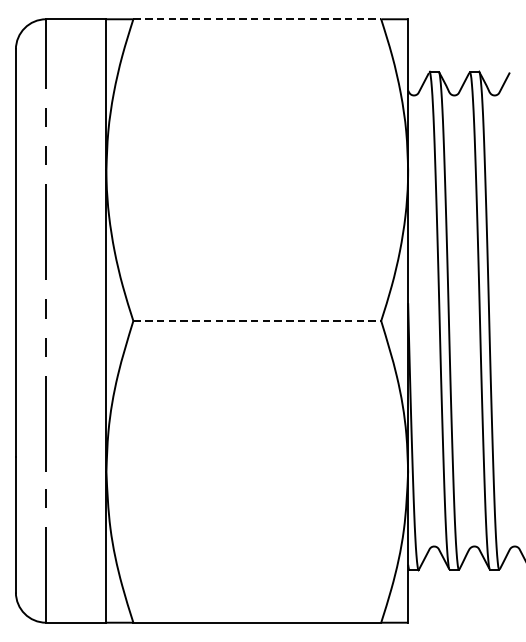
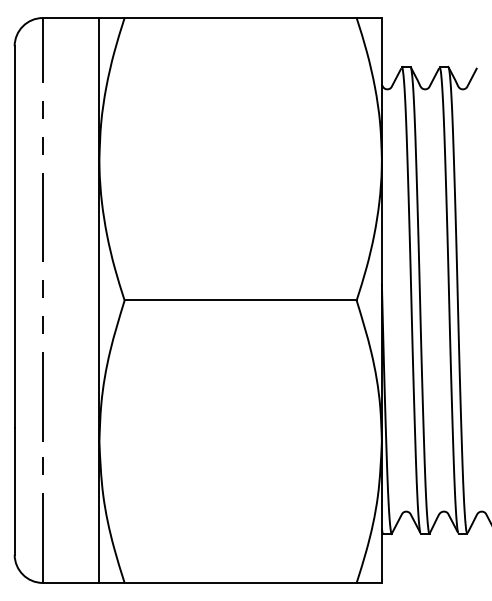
line: (258, 19) -> (241, 18), dashed -> solid
line: (258, 321) -> (241, 300), dashed -> solid

